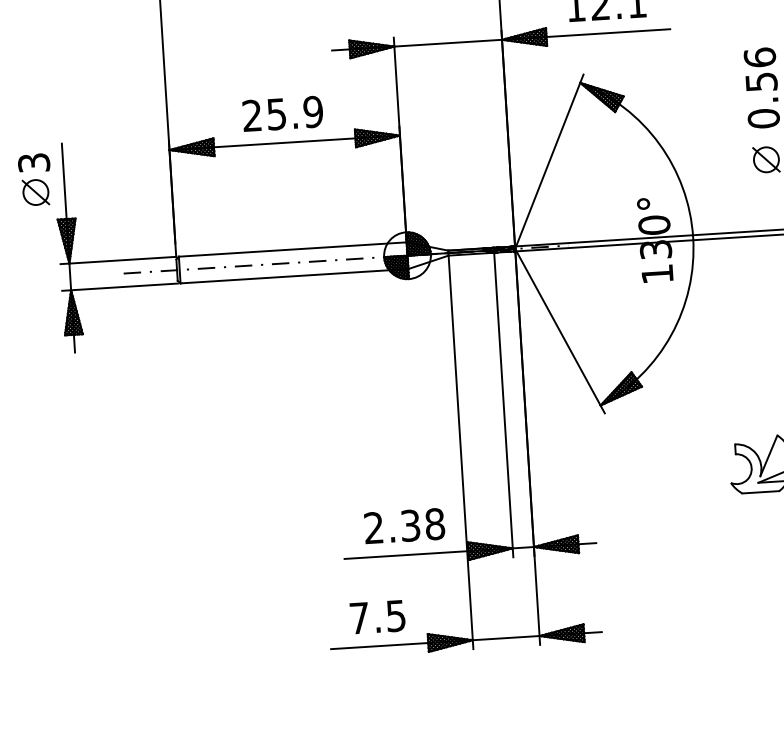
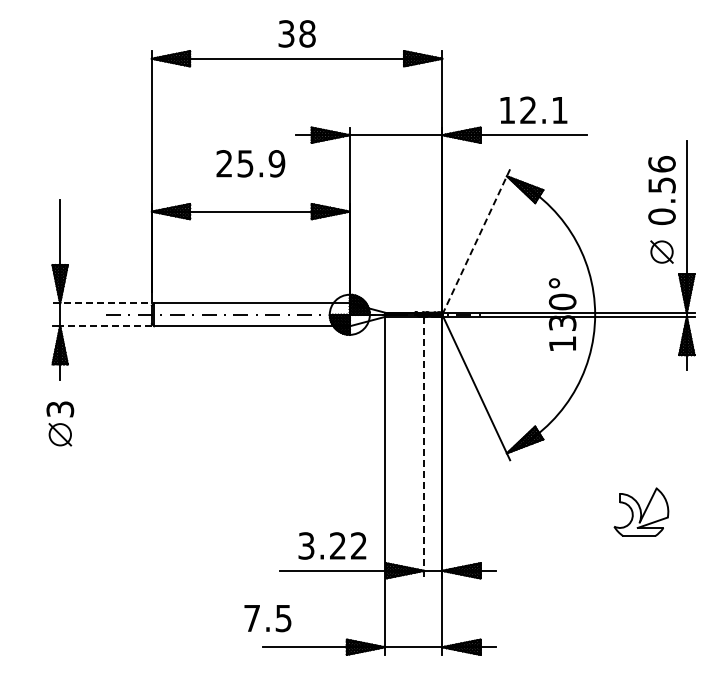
text: (282, 113) -> (250, 163), moved
line: (549, 161) -> (476, 241), solid -> dashed
part: (35, 179) -> (60, 423), moved
line: (118, 260) -> (102, 303), solid -> dashed
line: (125, 287) -> (106, 326), solid -> dashed
line: (504, 404) -> (424, 447), solid -> dashed
text: (404, 525) -> (332, 545), 2.38 -> 3.22
text: (377, 617) -> (267, 618), moved

